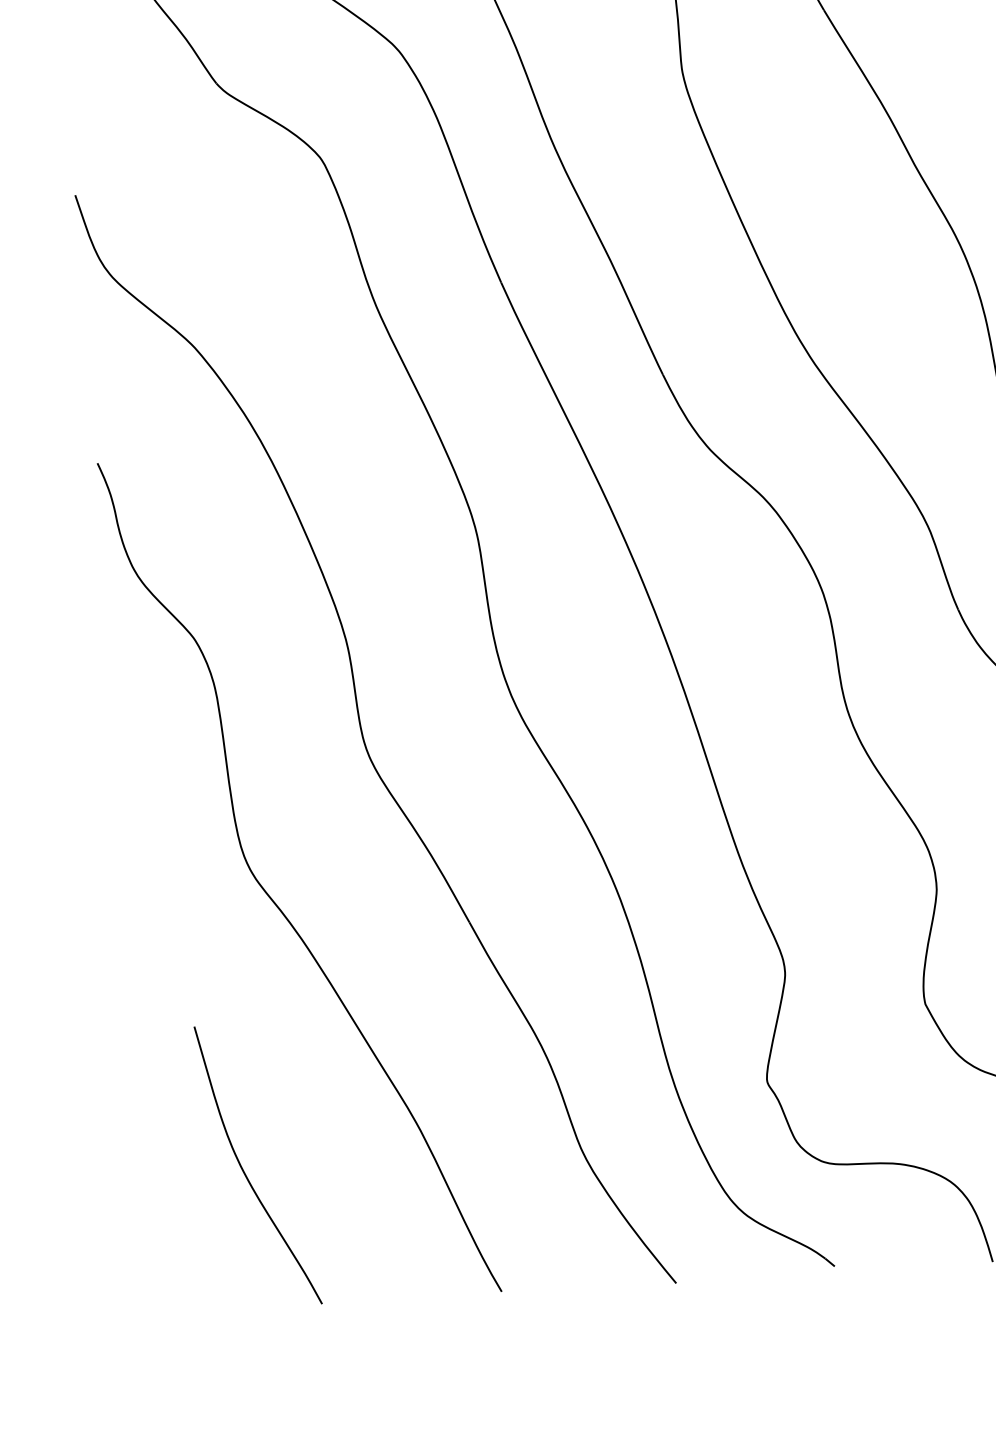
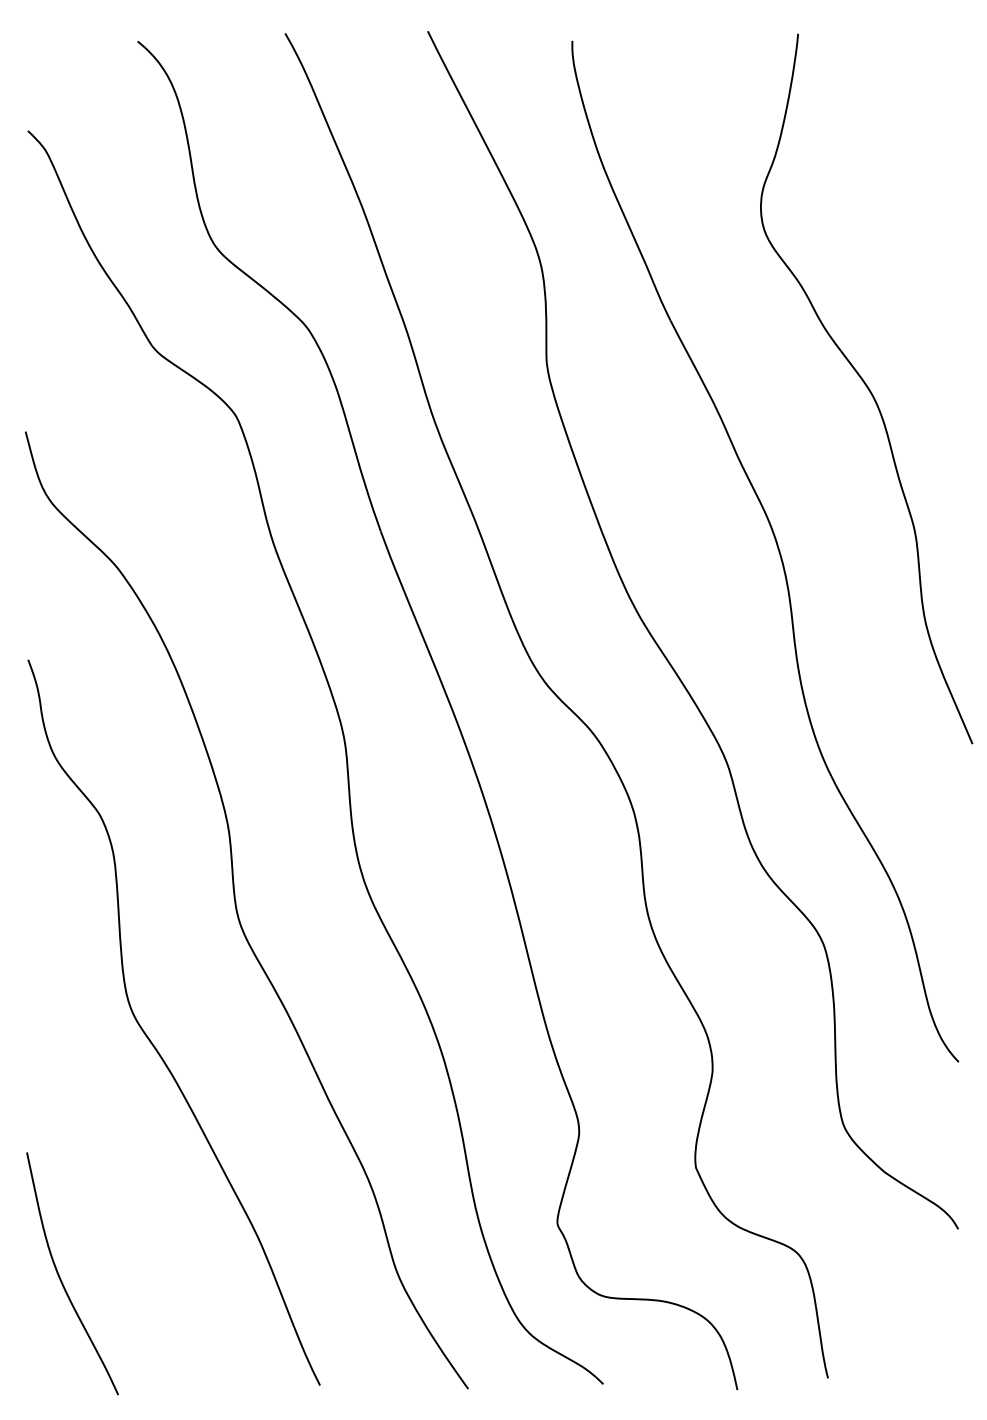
curve: (244, 1169) -> (60, 1276), moved

